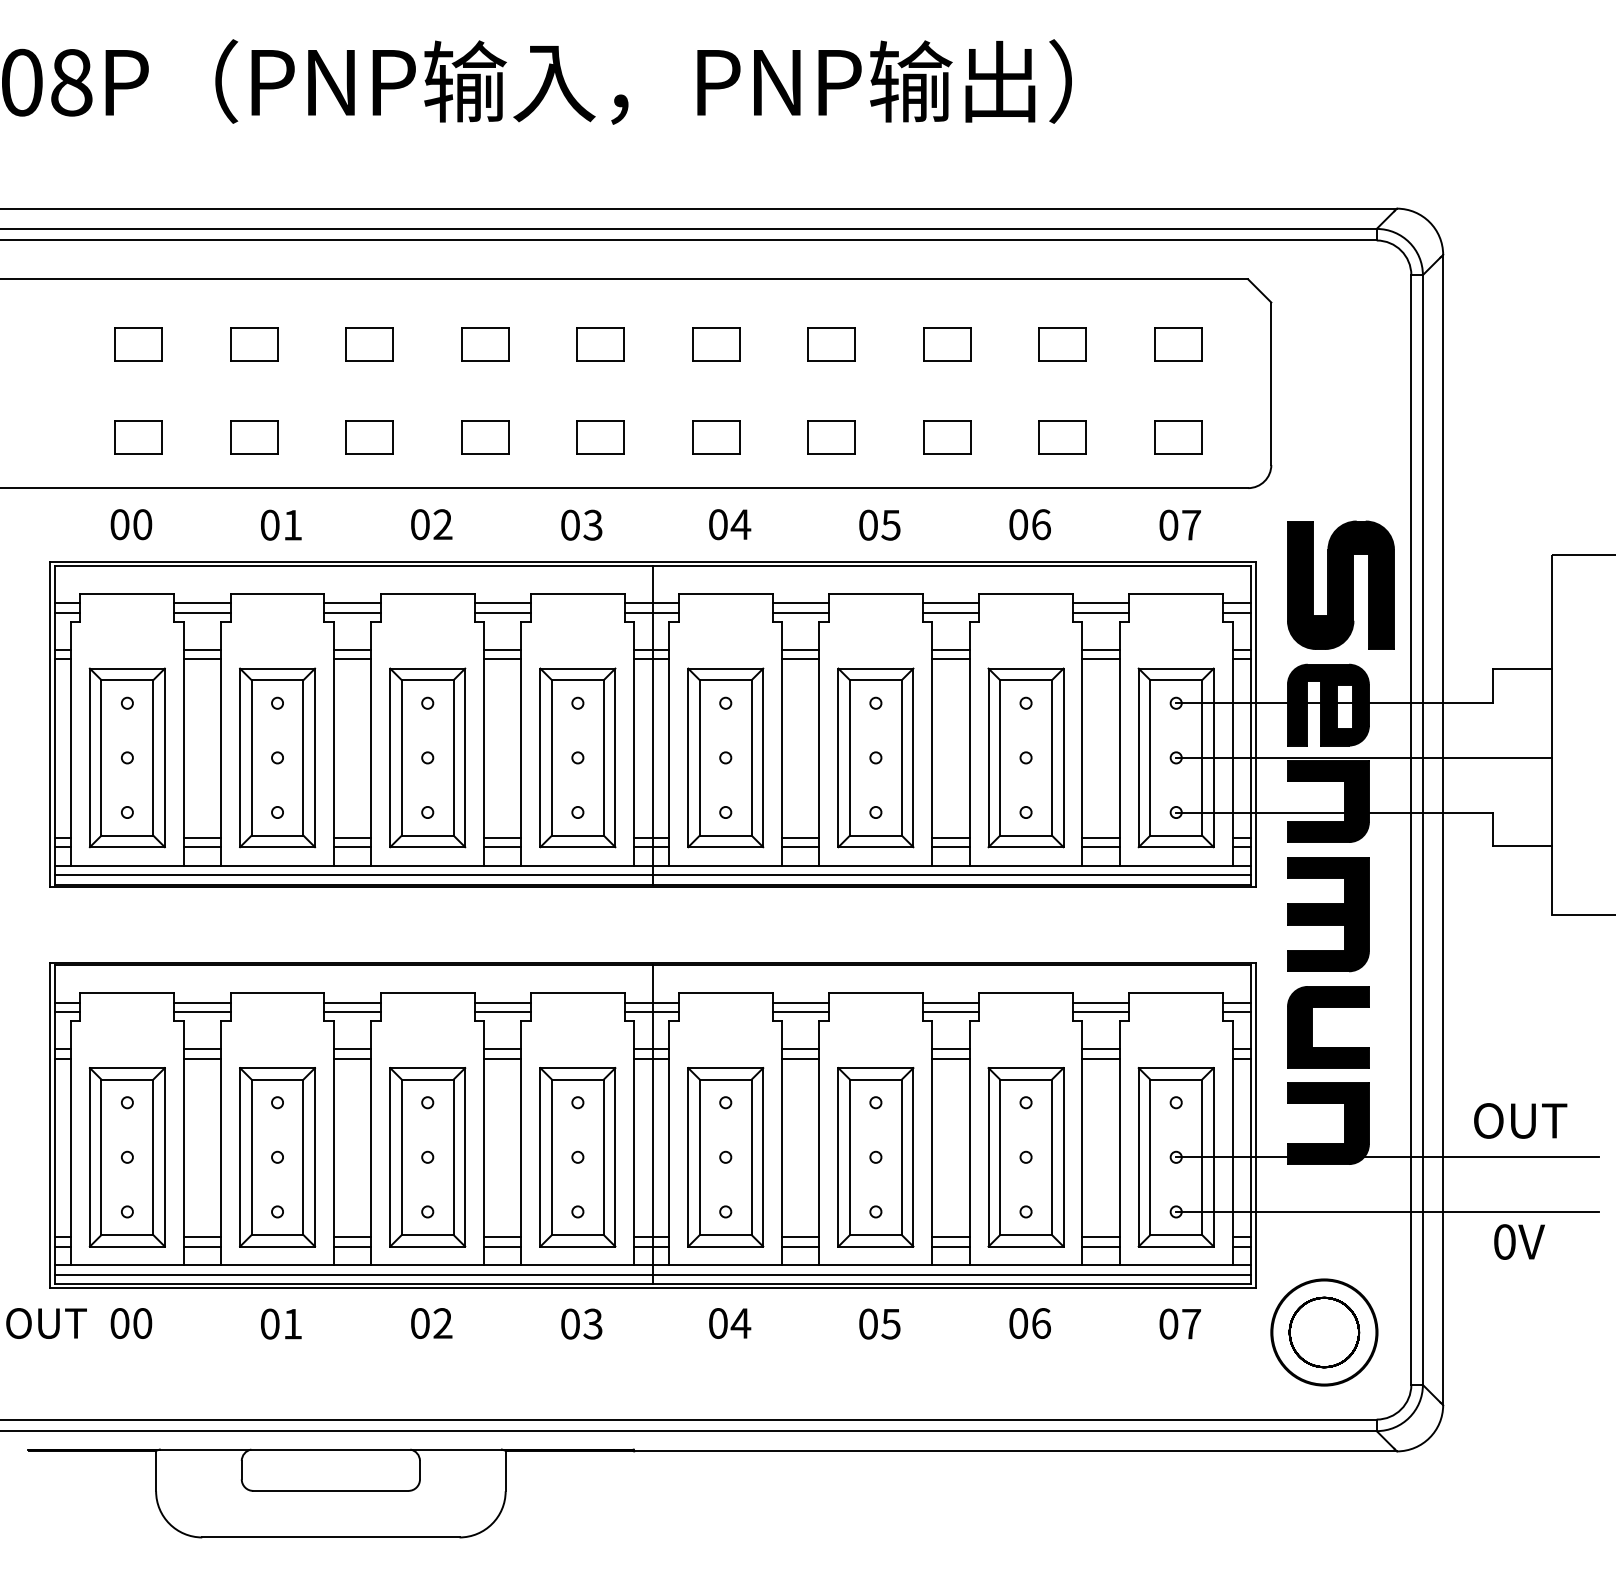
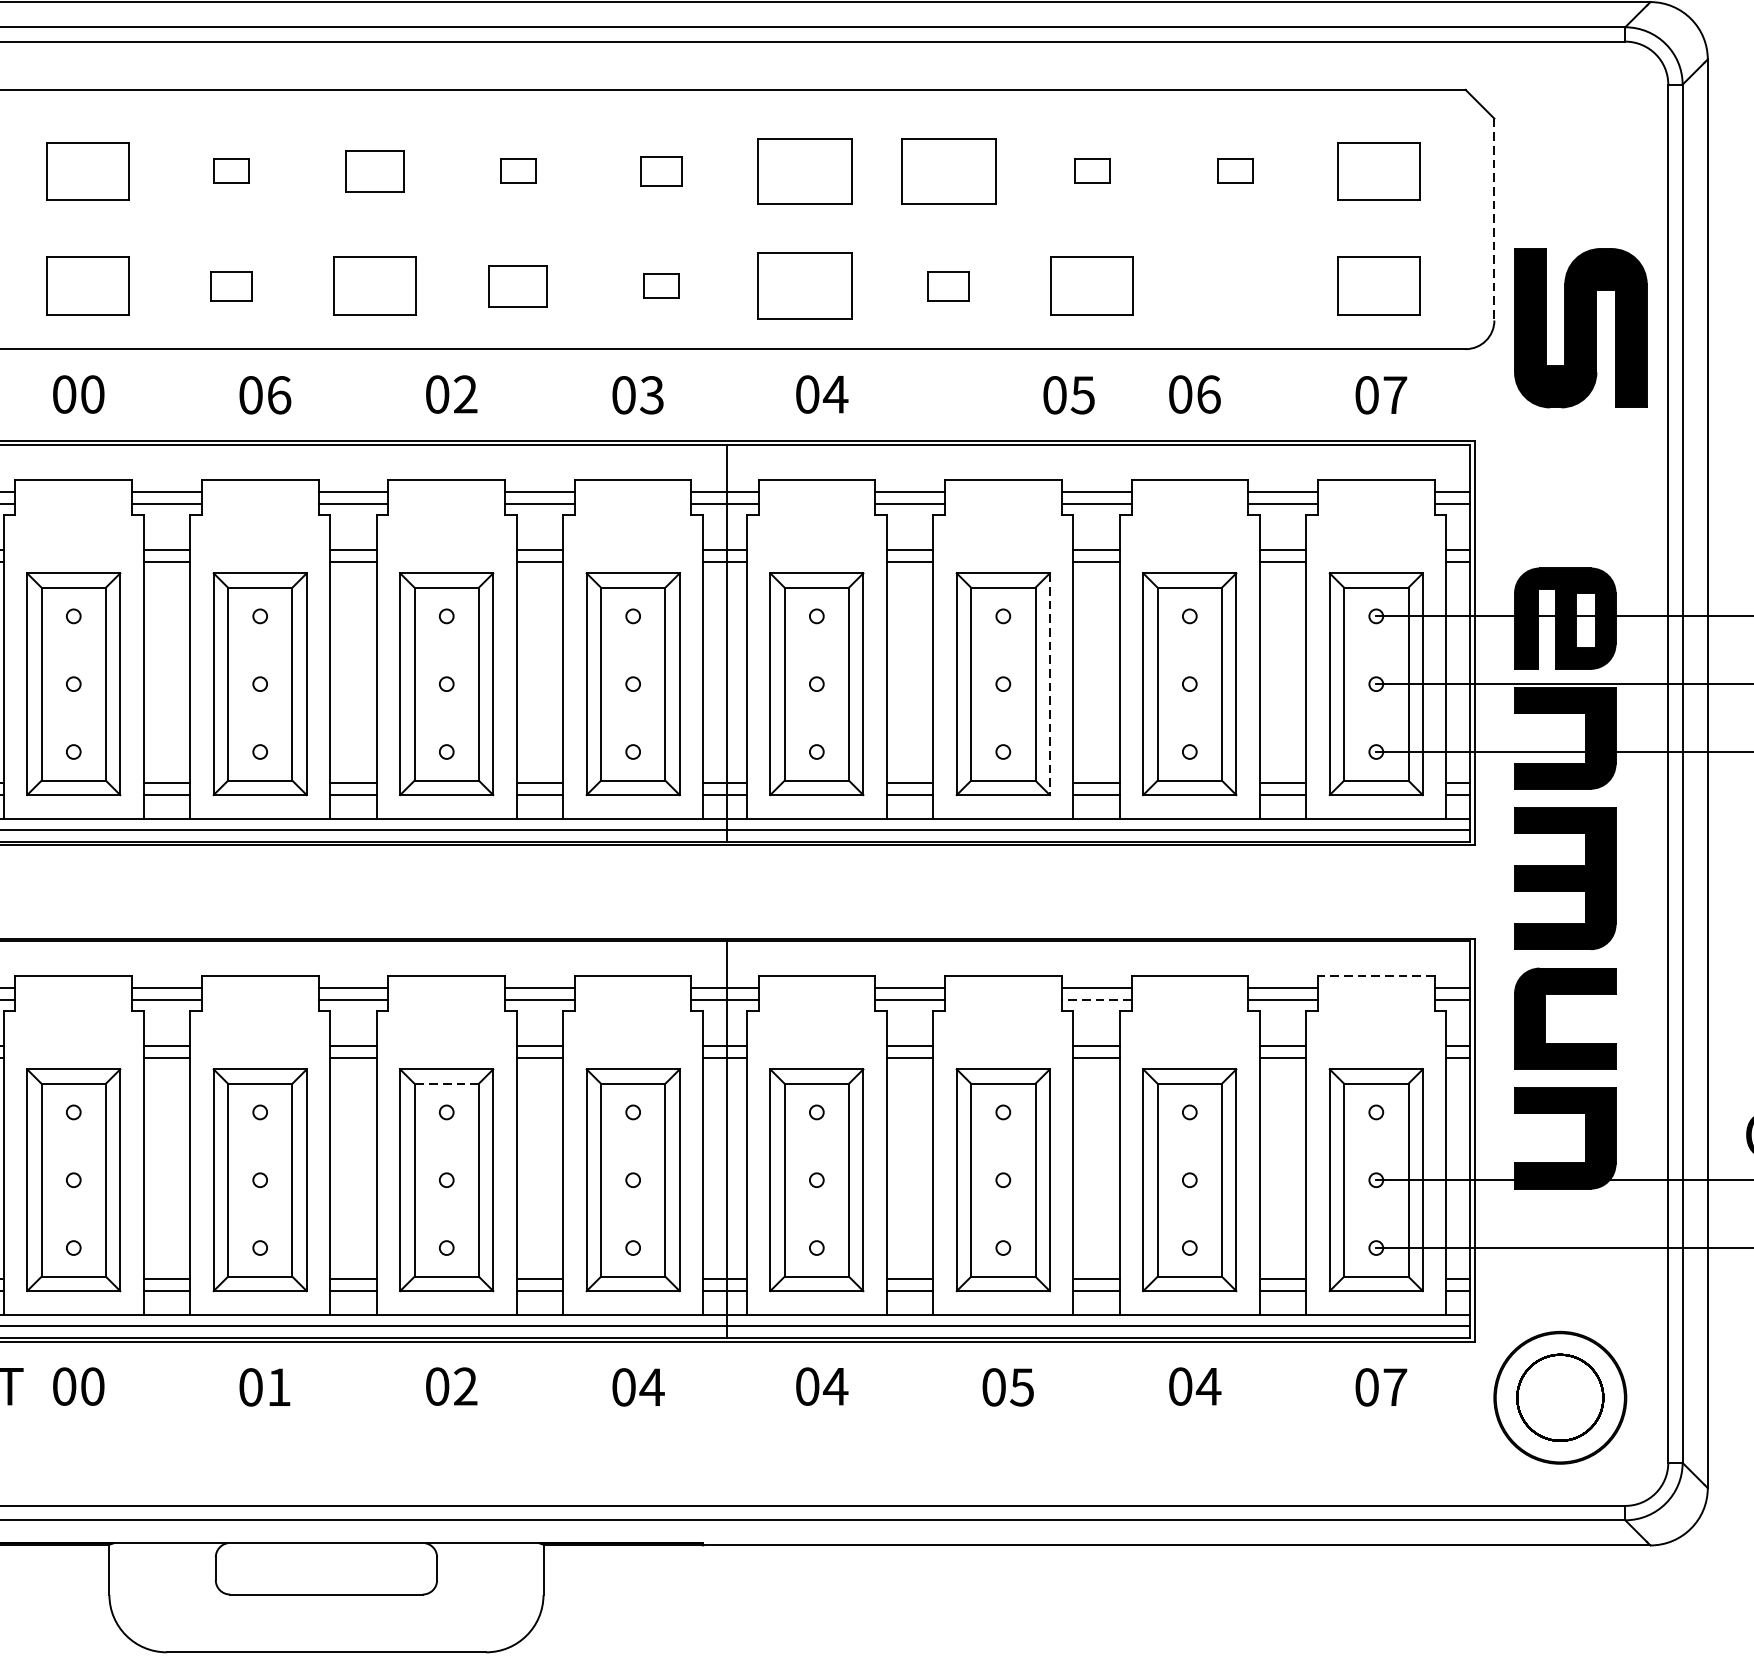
part: (138, 344) -> (87, 170), size x1.4
part: (254, 344) -> (231, 170), size x0.6
part: (485, 344) -> (518, 170), size x0.6
part: (600, 344) -> (661, 170), size x0.7
part: (716, 344) -> (805, 170), size x1.6
part: (831, 344) -> (948, 170), size x1.6
part: (947, 344) -> (1092, 170), size x0.6
part: (1062, 344) -> (1235, 170), size x0.6
part: (1178, 344) -> (1379, 170), size x1.4
line: (1271, 384) -> (1494, 220), solid -> dashed
part: (138, 437) -> (87, 286), size x1.4
part: (254, 437) -> (231, 286), size x0.7
part: (369, 437) -> (374, 286), size x1.4
part: (600, 437) -> (661, 286), size x0.6
part: (716, 437) -> (805, 286), size x1.6
part: (831, 437) -> (948, 286), size x0.7
part: (947, 437) -> (1092, 286), size x1.4
part: (1062, 437) -> (1235, 286), removed
part: (1178, 437) -> (1379, 286), size x1.4
text: (293, 524) -> (280, 394), 01 -> 06
text: (879, 524) -> (1068, 394), moved
part: (1340, 584) -> (1580, 327), moved
line: (913, 758) -> (1050, 684), solid -> dashed
line: (1176, 993) -> (1376, 976), solid -> dashed
line: (950, 1012) -> (1095, 1000), solid -> dashed
line: (427, 1079) -> (446, 1083), solid -> dashed
text: (592, 1323) -> (651, 1386), 03 -> 04
text: (1041, 1323) -> (1208, 1386), 06 -> 04

